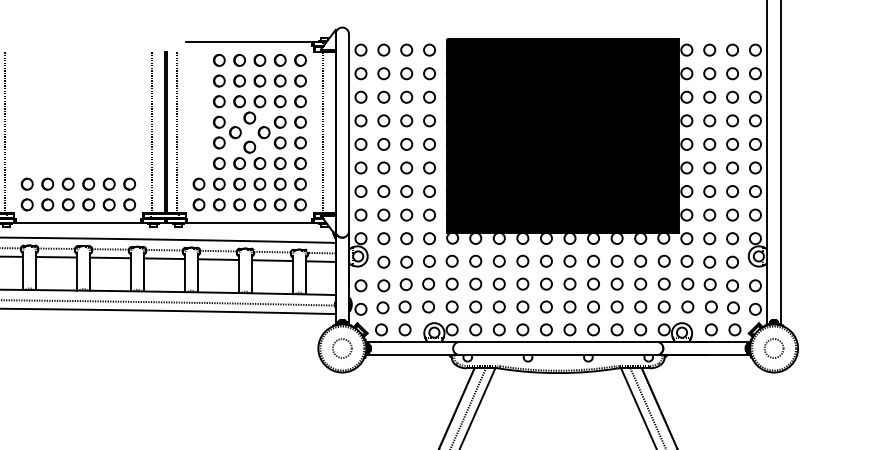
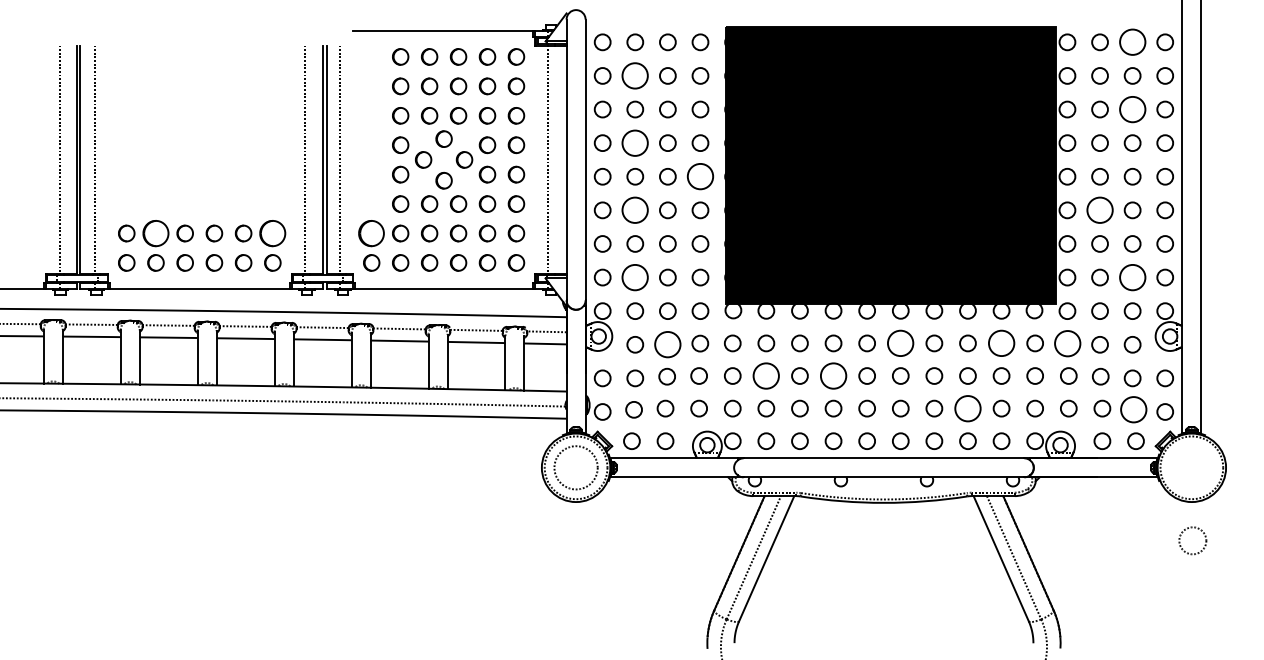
circle: (732, 50) -> (1132, 42), size x1.6
circle: (384, 73) -> (635, 75), size x1.6
circle: (732, 97) -> (1132, 109), size x1.6
circle: (384, 120) -> (635, 142), size x1.6
circle: (429, 144) -> (700, 176), size x1.6
circle: (384, 168) -> (635, 210), size x1.6
circle: (709, 168) -> (1099, 210), size x1.6
part: (47, 184) -> (155, 233), size x1.6
part: (129, 184) -> (272, 233), size x1.6
part: (198, 184) -> (371, 233), size x1.6
circle: (384, 215) -> (635, 277), size x1.6
circle: (732, 215) -> (1132, 277), size x1.6
circle: (569, 261) -> (900, 343), size x1.6
circle: (640, 261) -> (1001, 343), size x1.6
circle: (686, 261) -> (1067, 343), size x1.6
circle: (406, 262) -> (667, 344), size x1.6
circle: (475, 283) -> (766, 375), size x1.6
circle: (522, 283) -> (833, 375), size x1.6
circle: (616, 306) -> (967, 408), size x1.6
circle: (733, 307) -> (1133, 409), size x1.6
circle: (341, 348) -> (575, 467), size x1.6
circle: (773, 348) -> (1192, 540), moved

